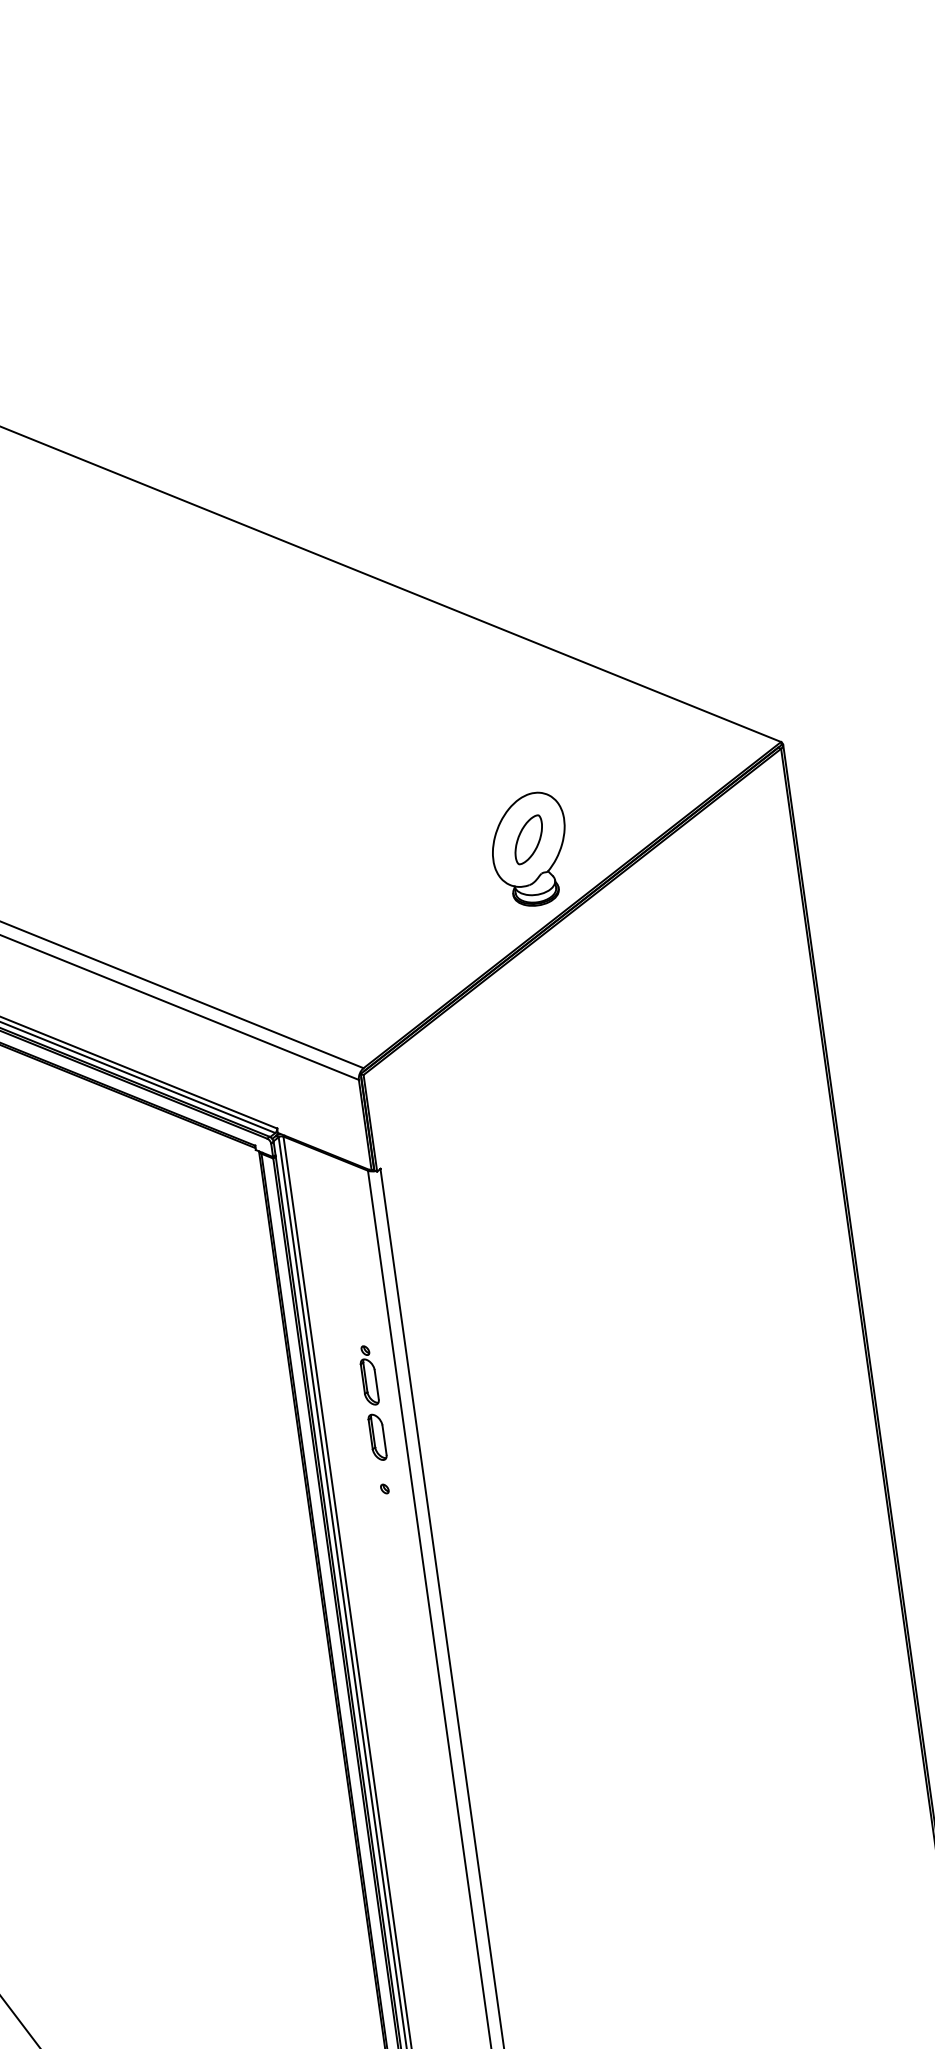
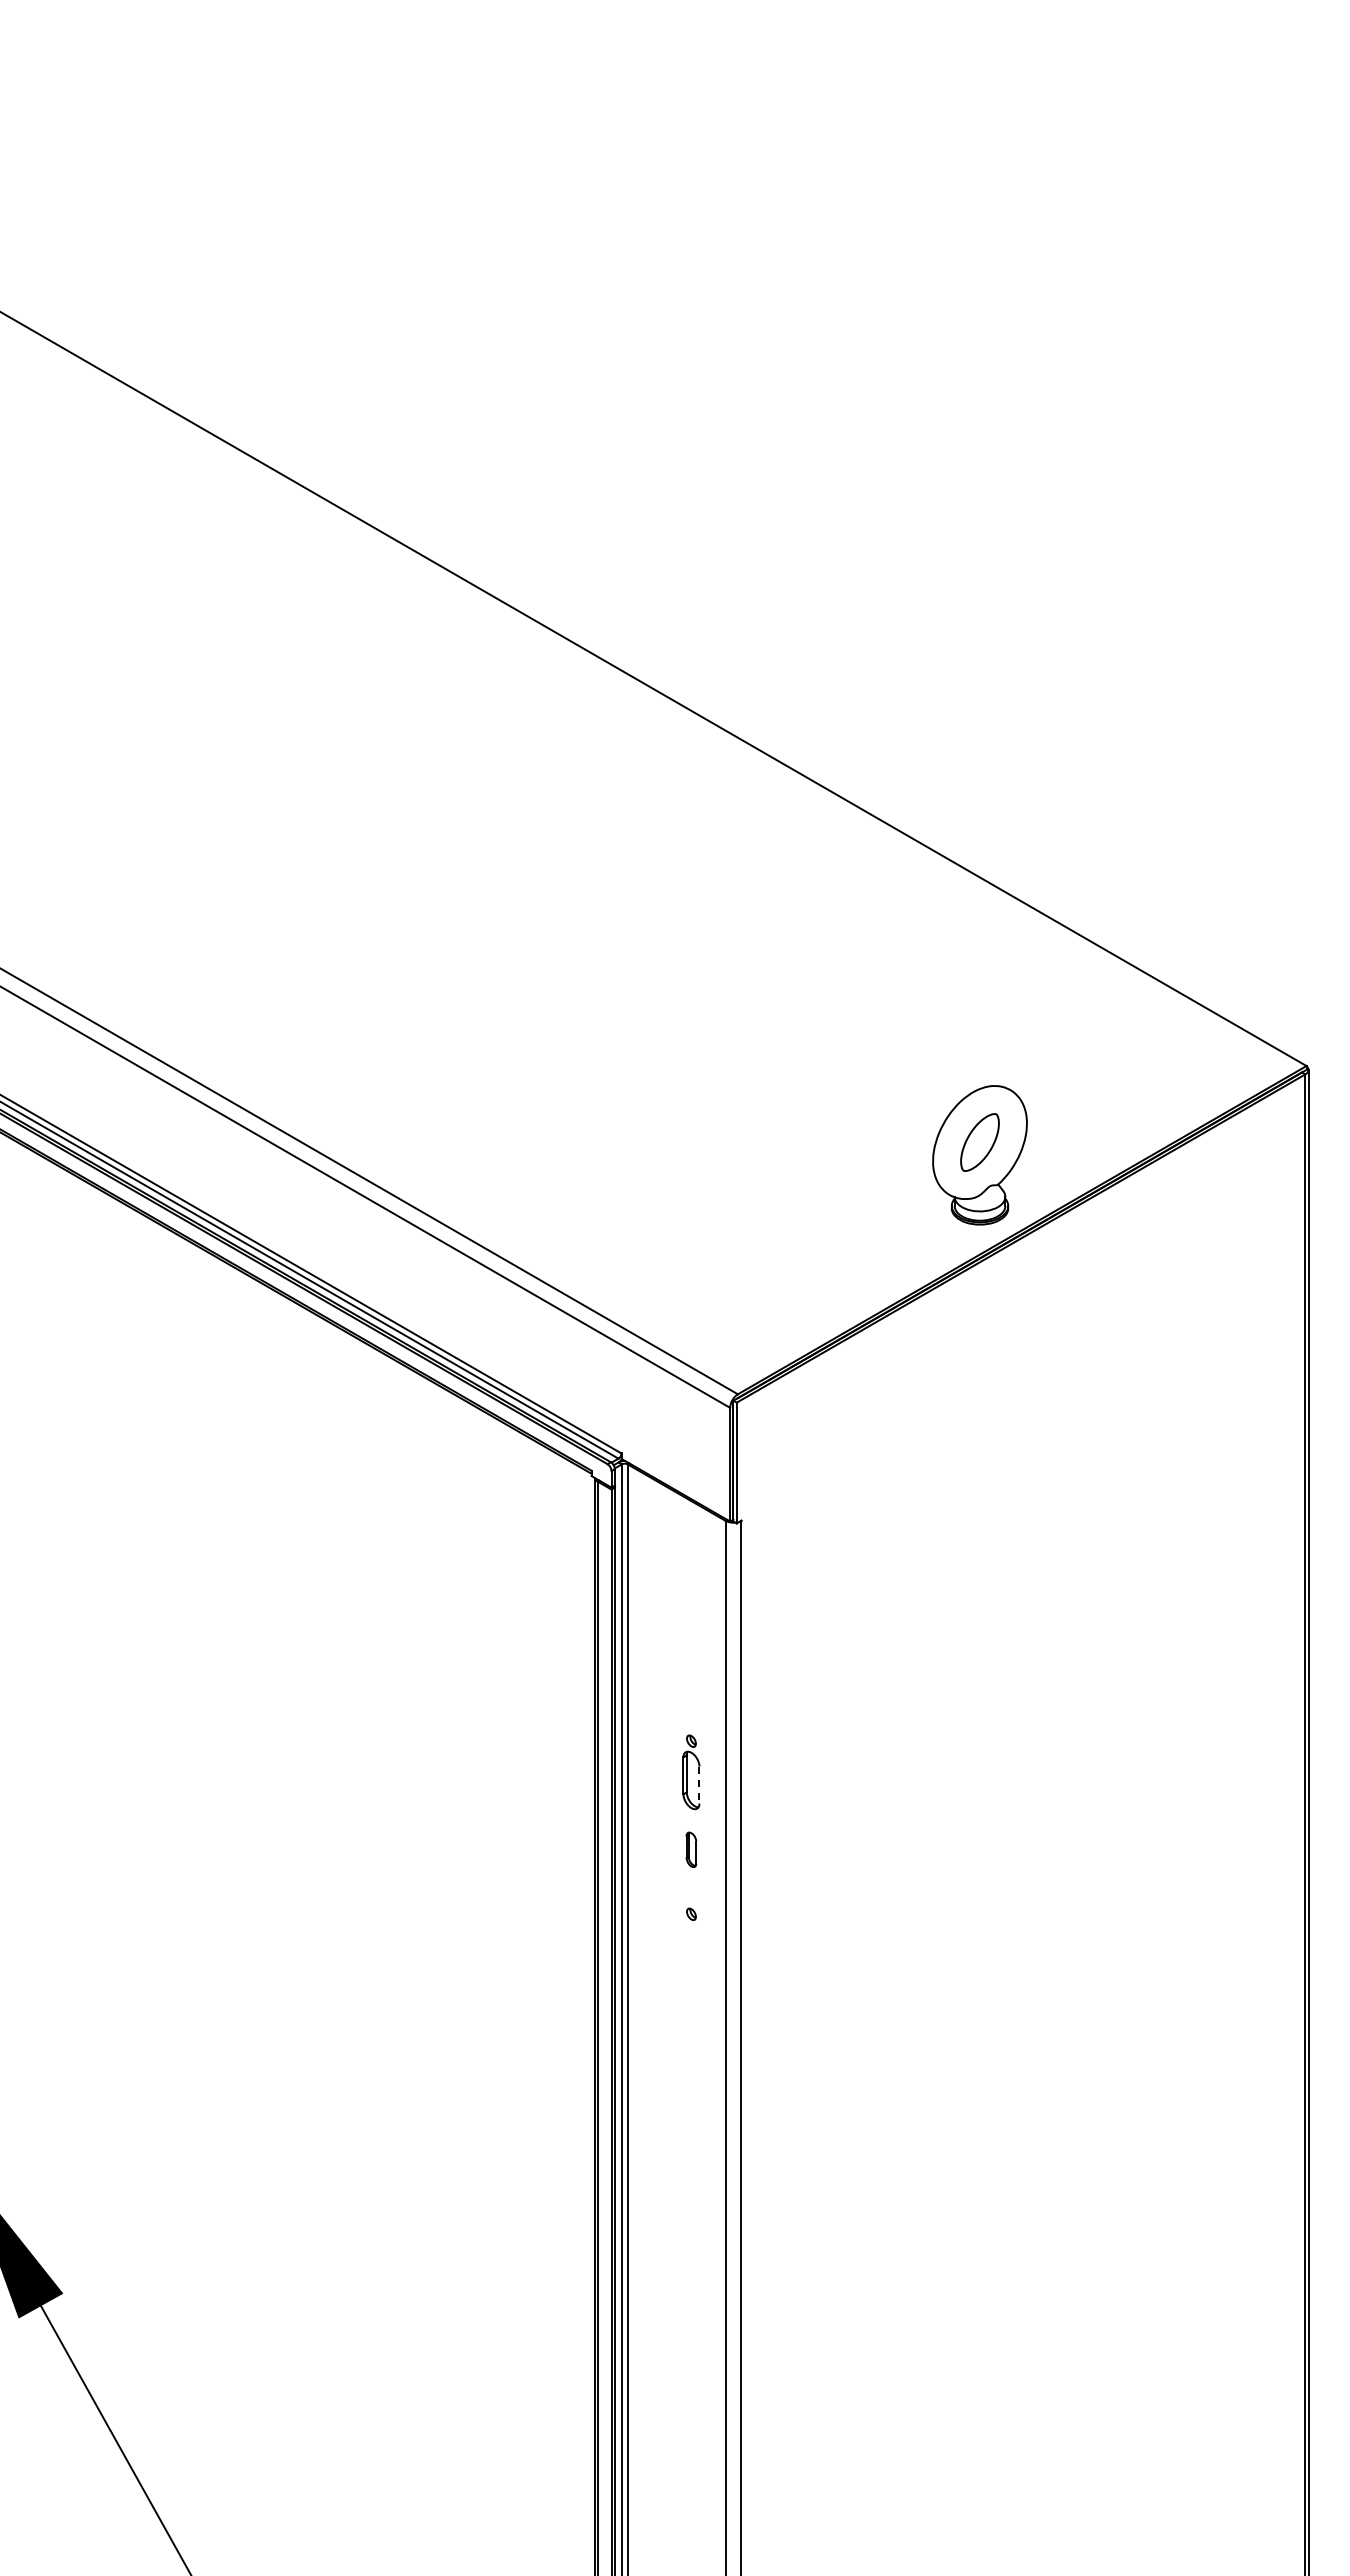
line: (376, 1385) -> (699, 1785), solid -> dashed
part: (377, 1437) -> (691, 1849), size x0.6

